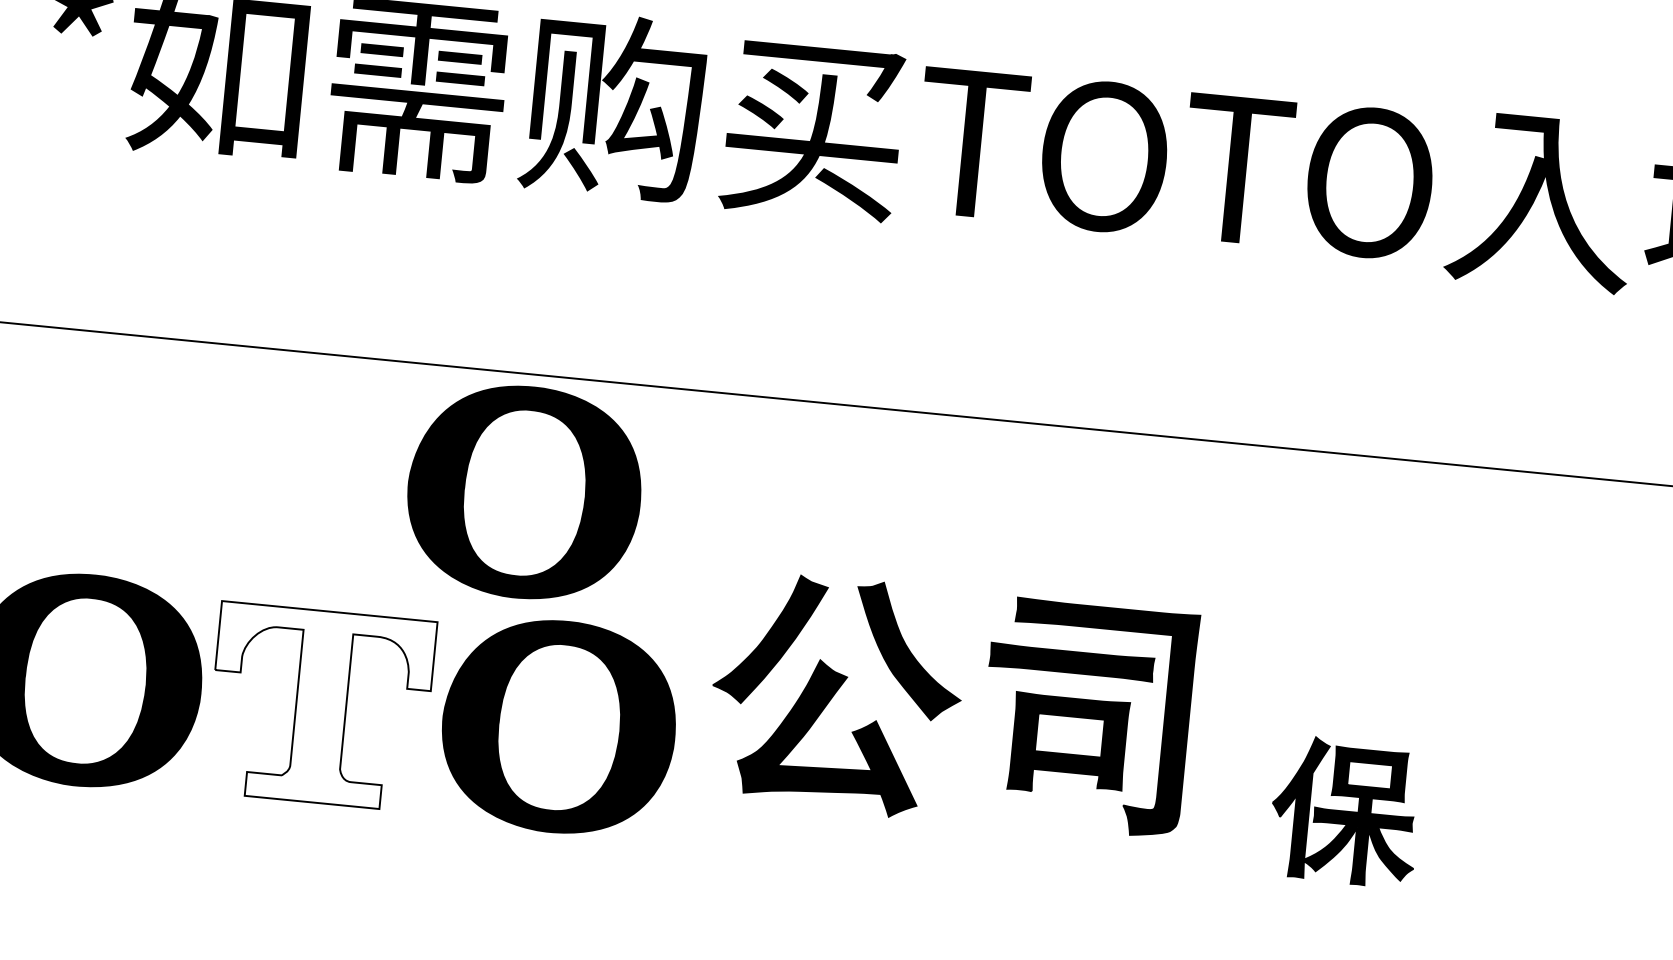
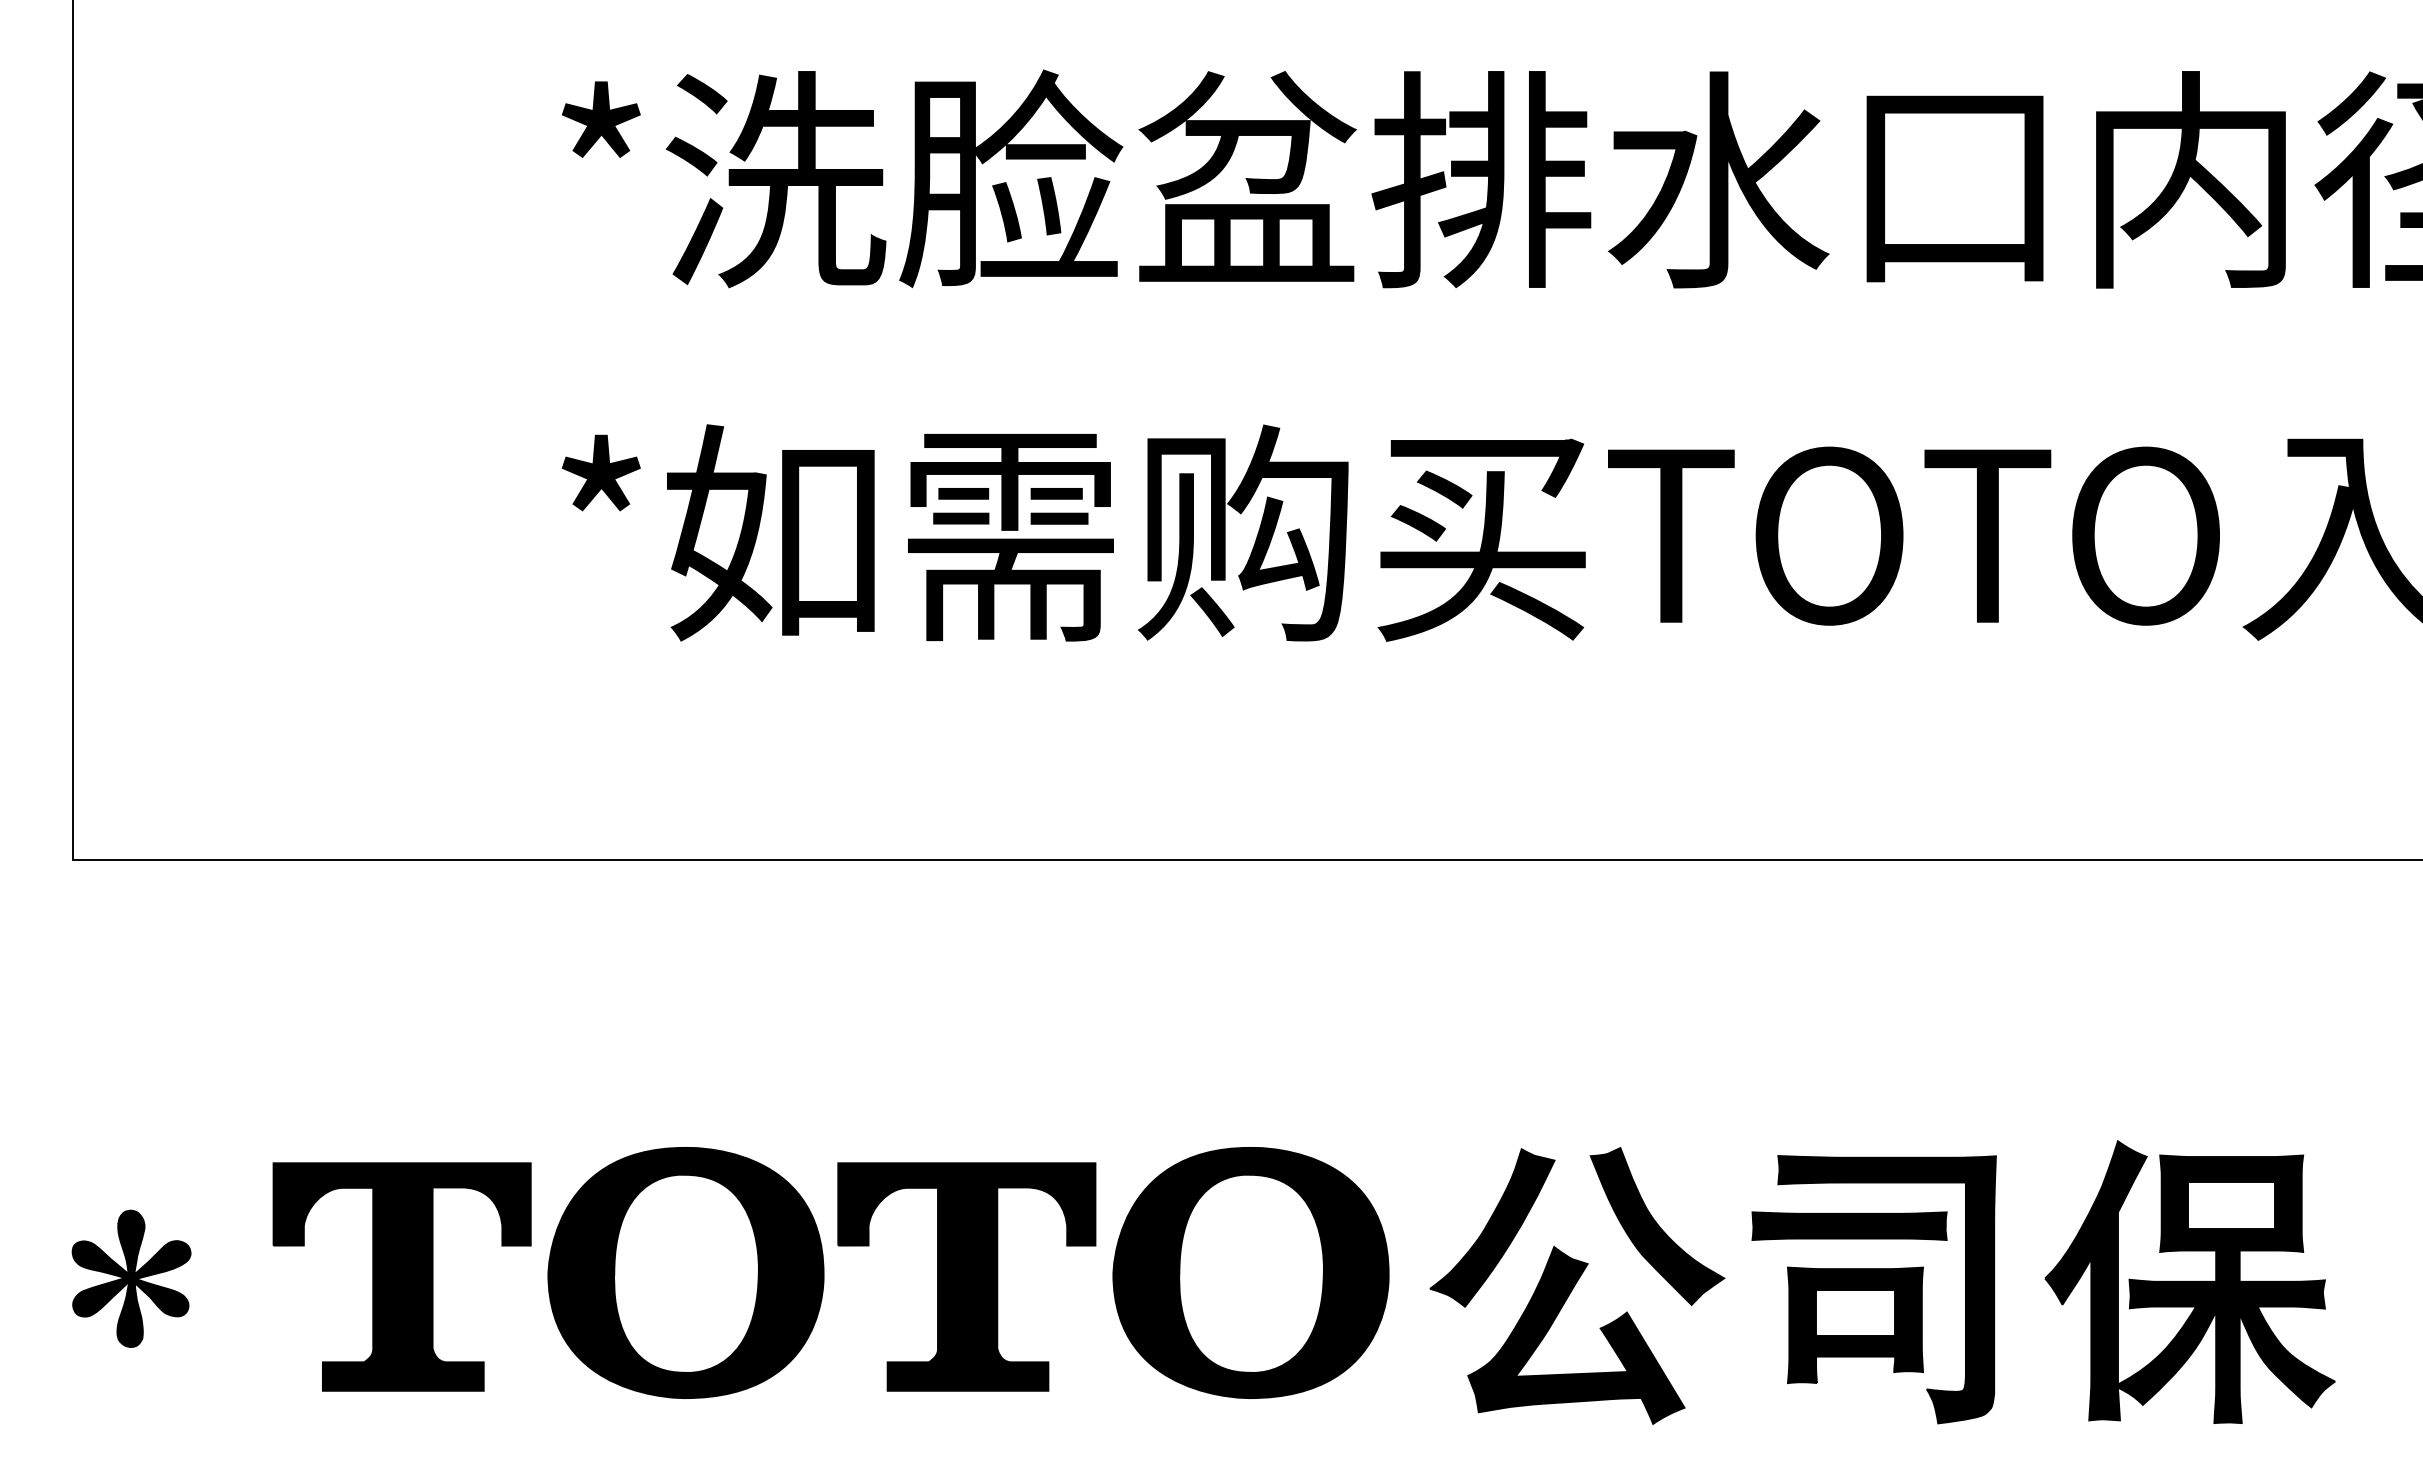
part: (524, 492) -> (1182, 999), removed
part: (836, 694) -> (1577, 1285), moved
fill: (320, 706) -> (966, 1276), added
part: (1086, 717) -> (1873, 1289), moved
part: (1344, 811) -> (2189, 1281), size x1.67

